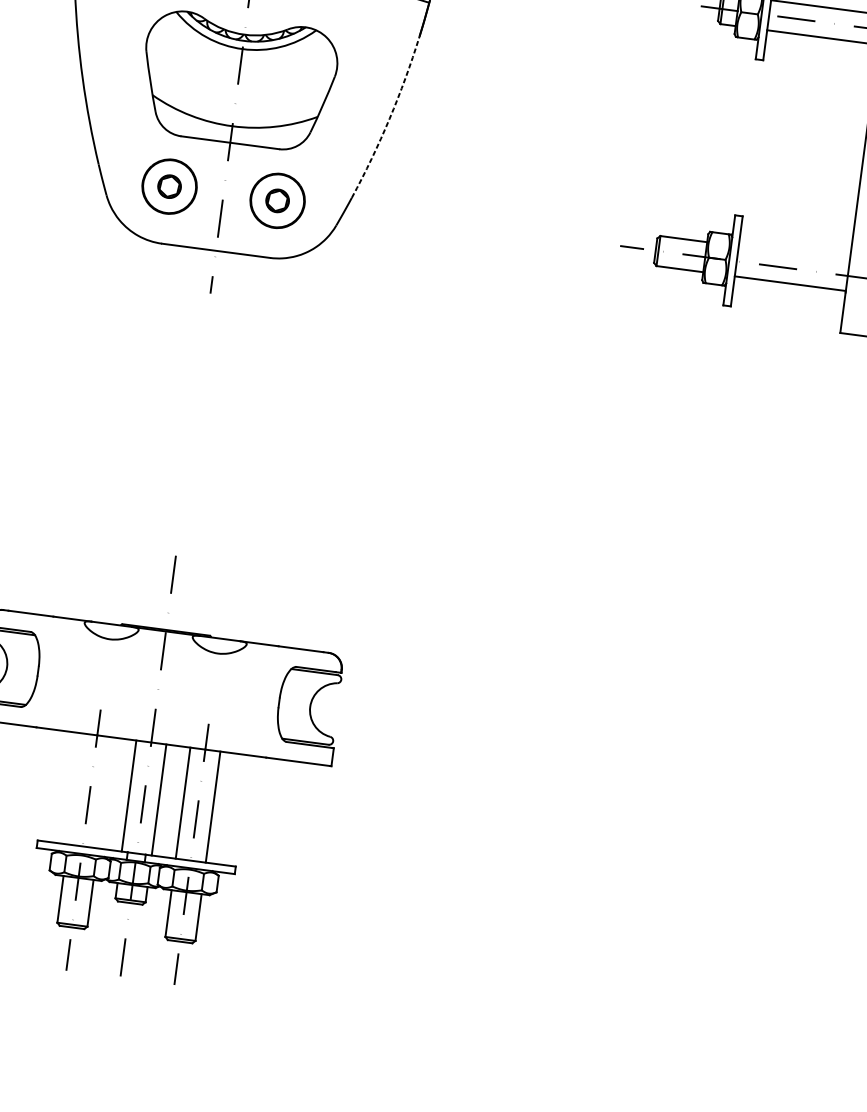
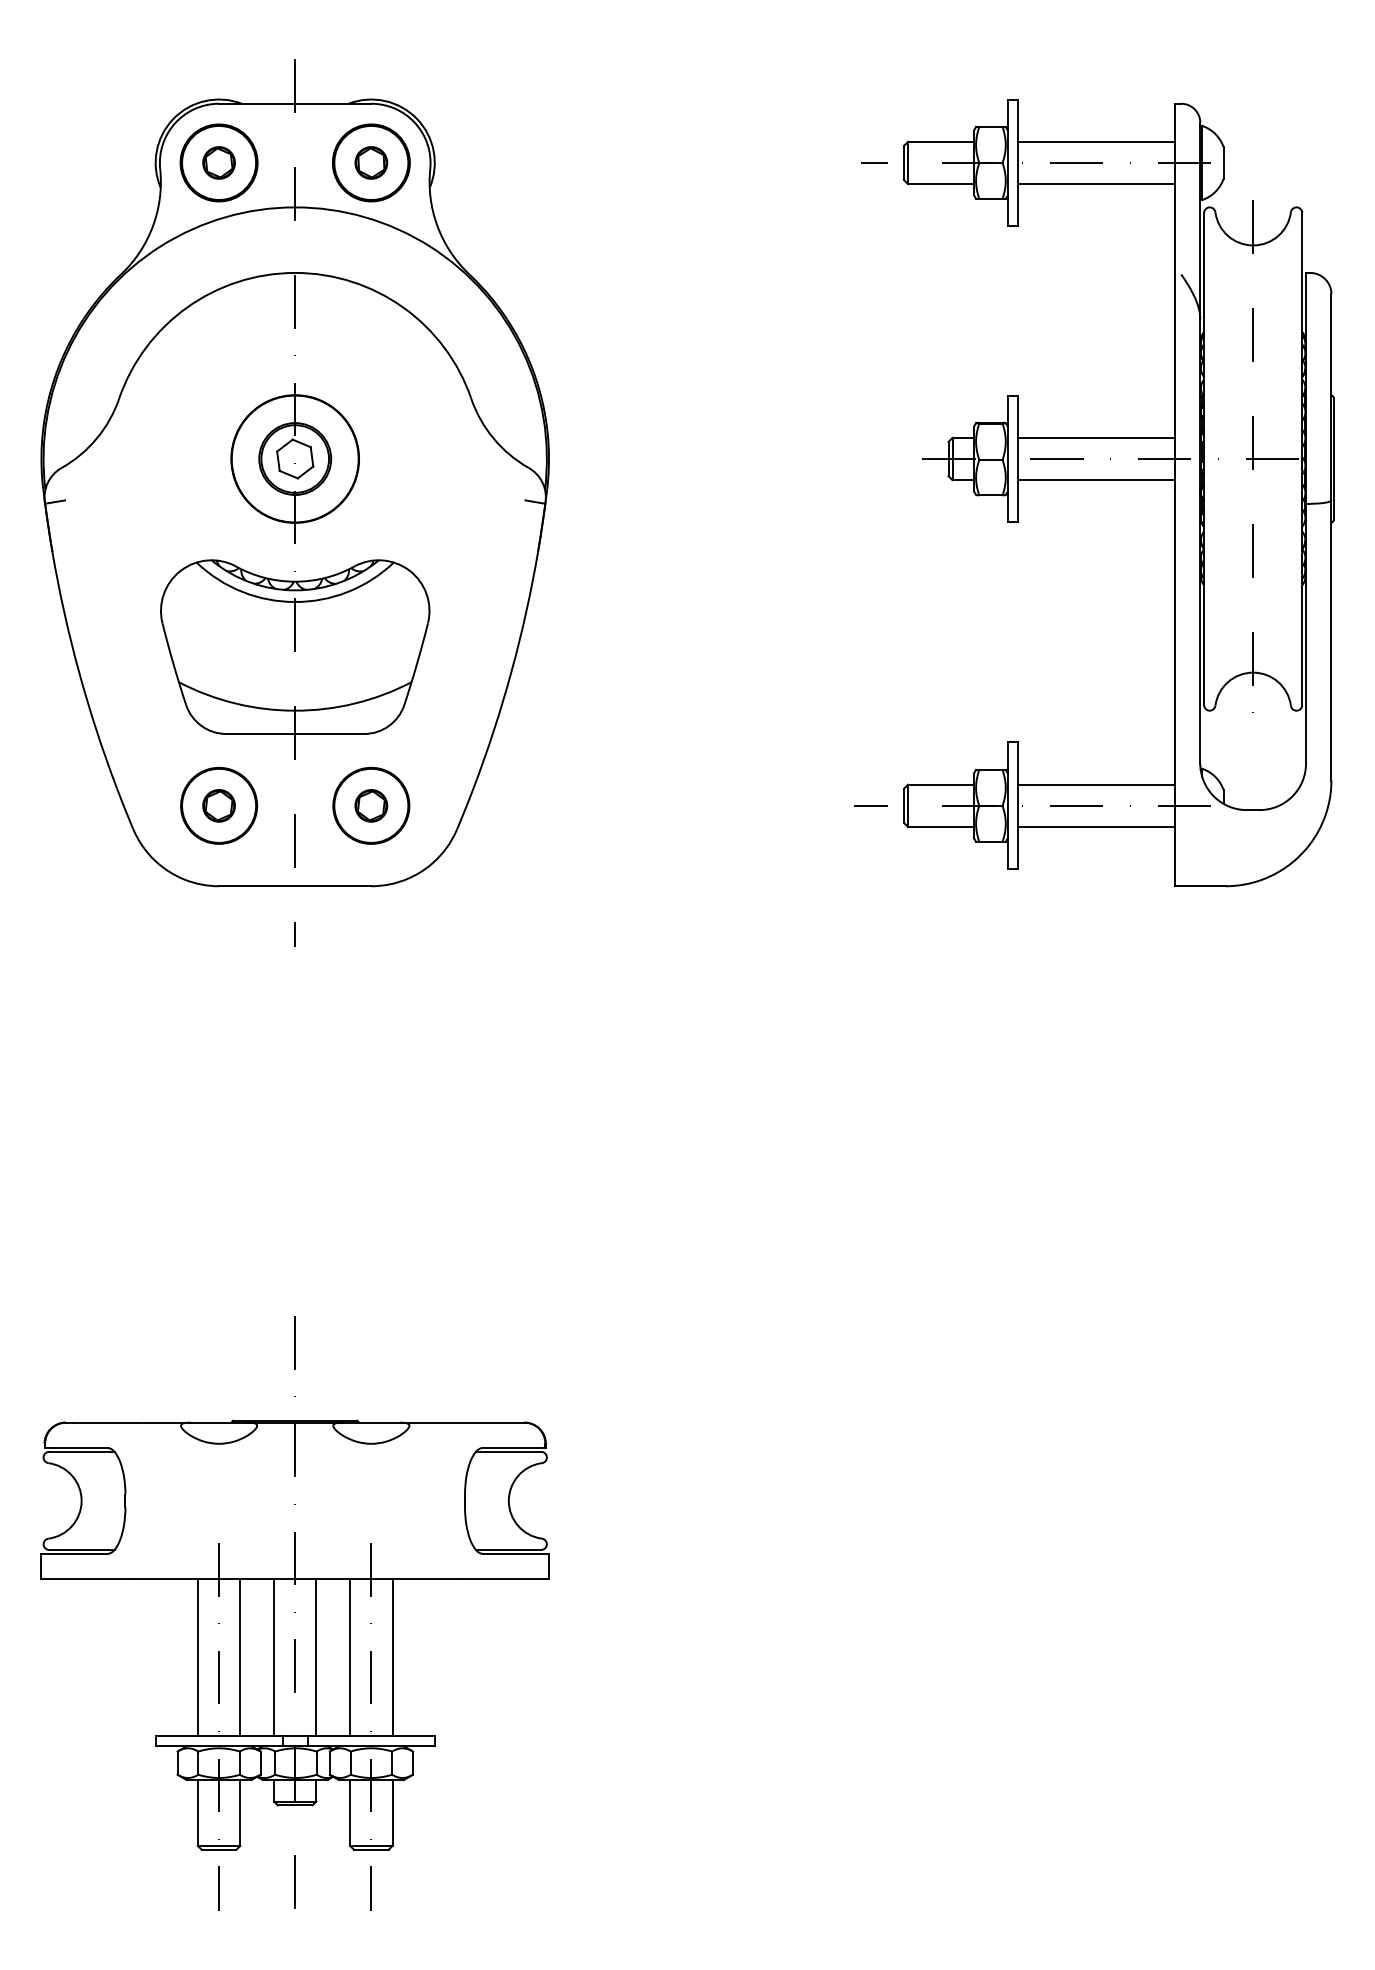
arc: (389, 118) -> (511, 671), dashed -> solid
line: (794, 253) -> (1096, 784), added
line: (74, 788) -> (197, 1657), added
line: (105, 792) -> (240, 1657), added

